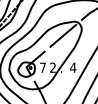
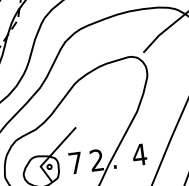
line: (63, 35) -> (110, 89), removed

